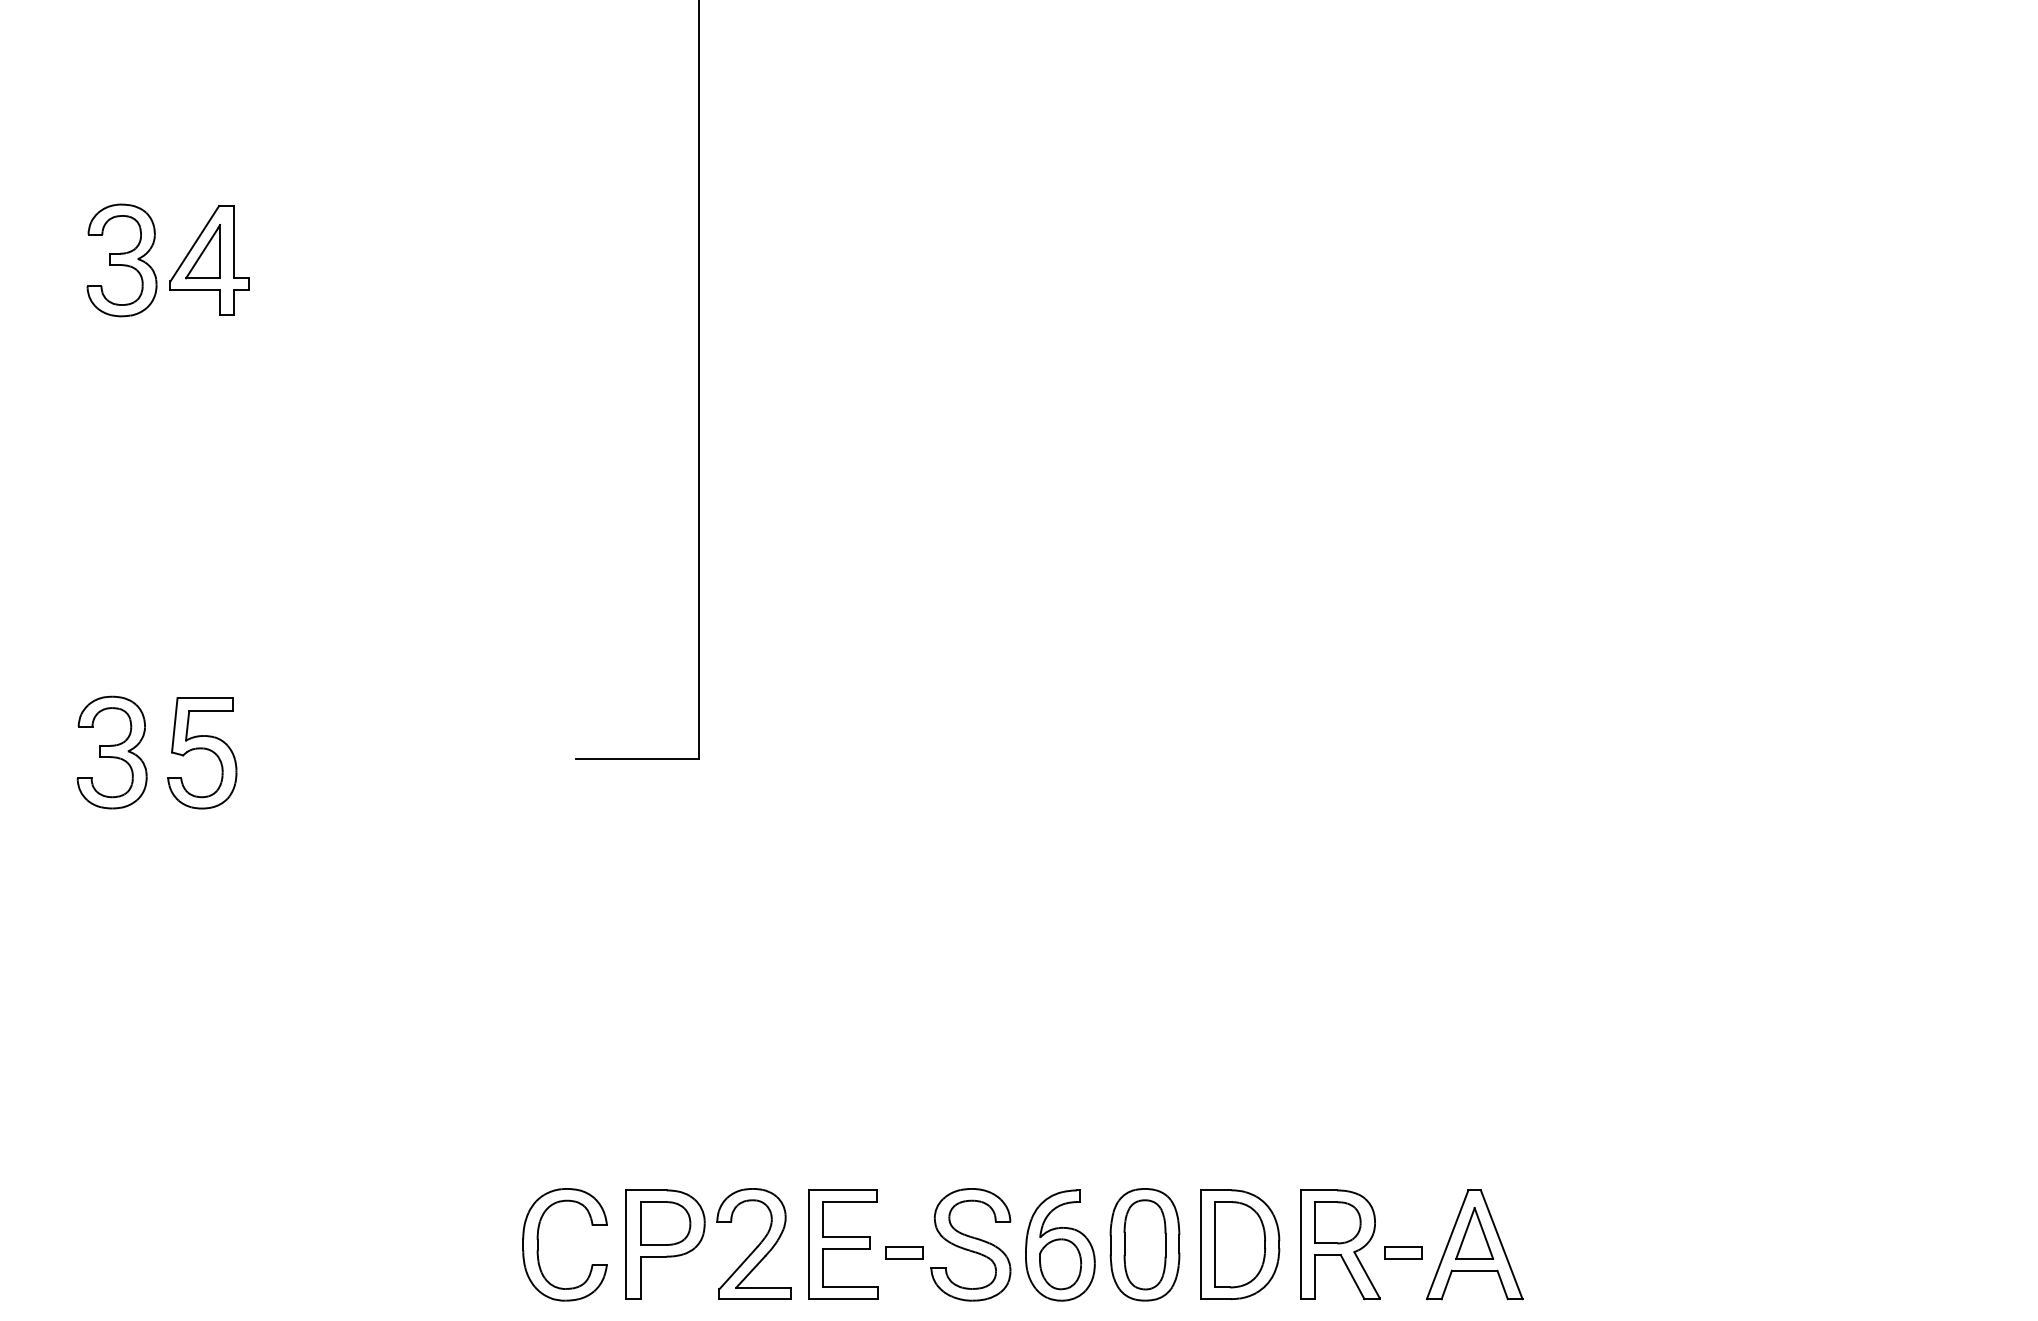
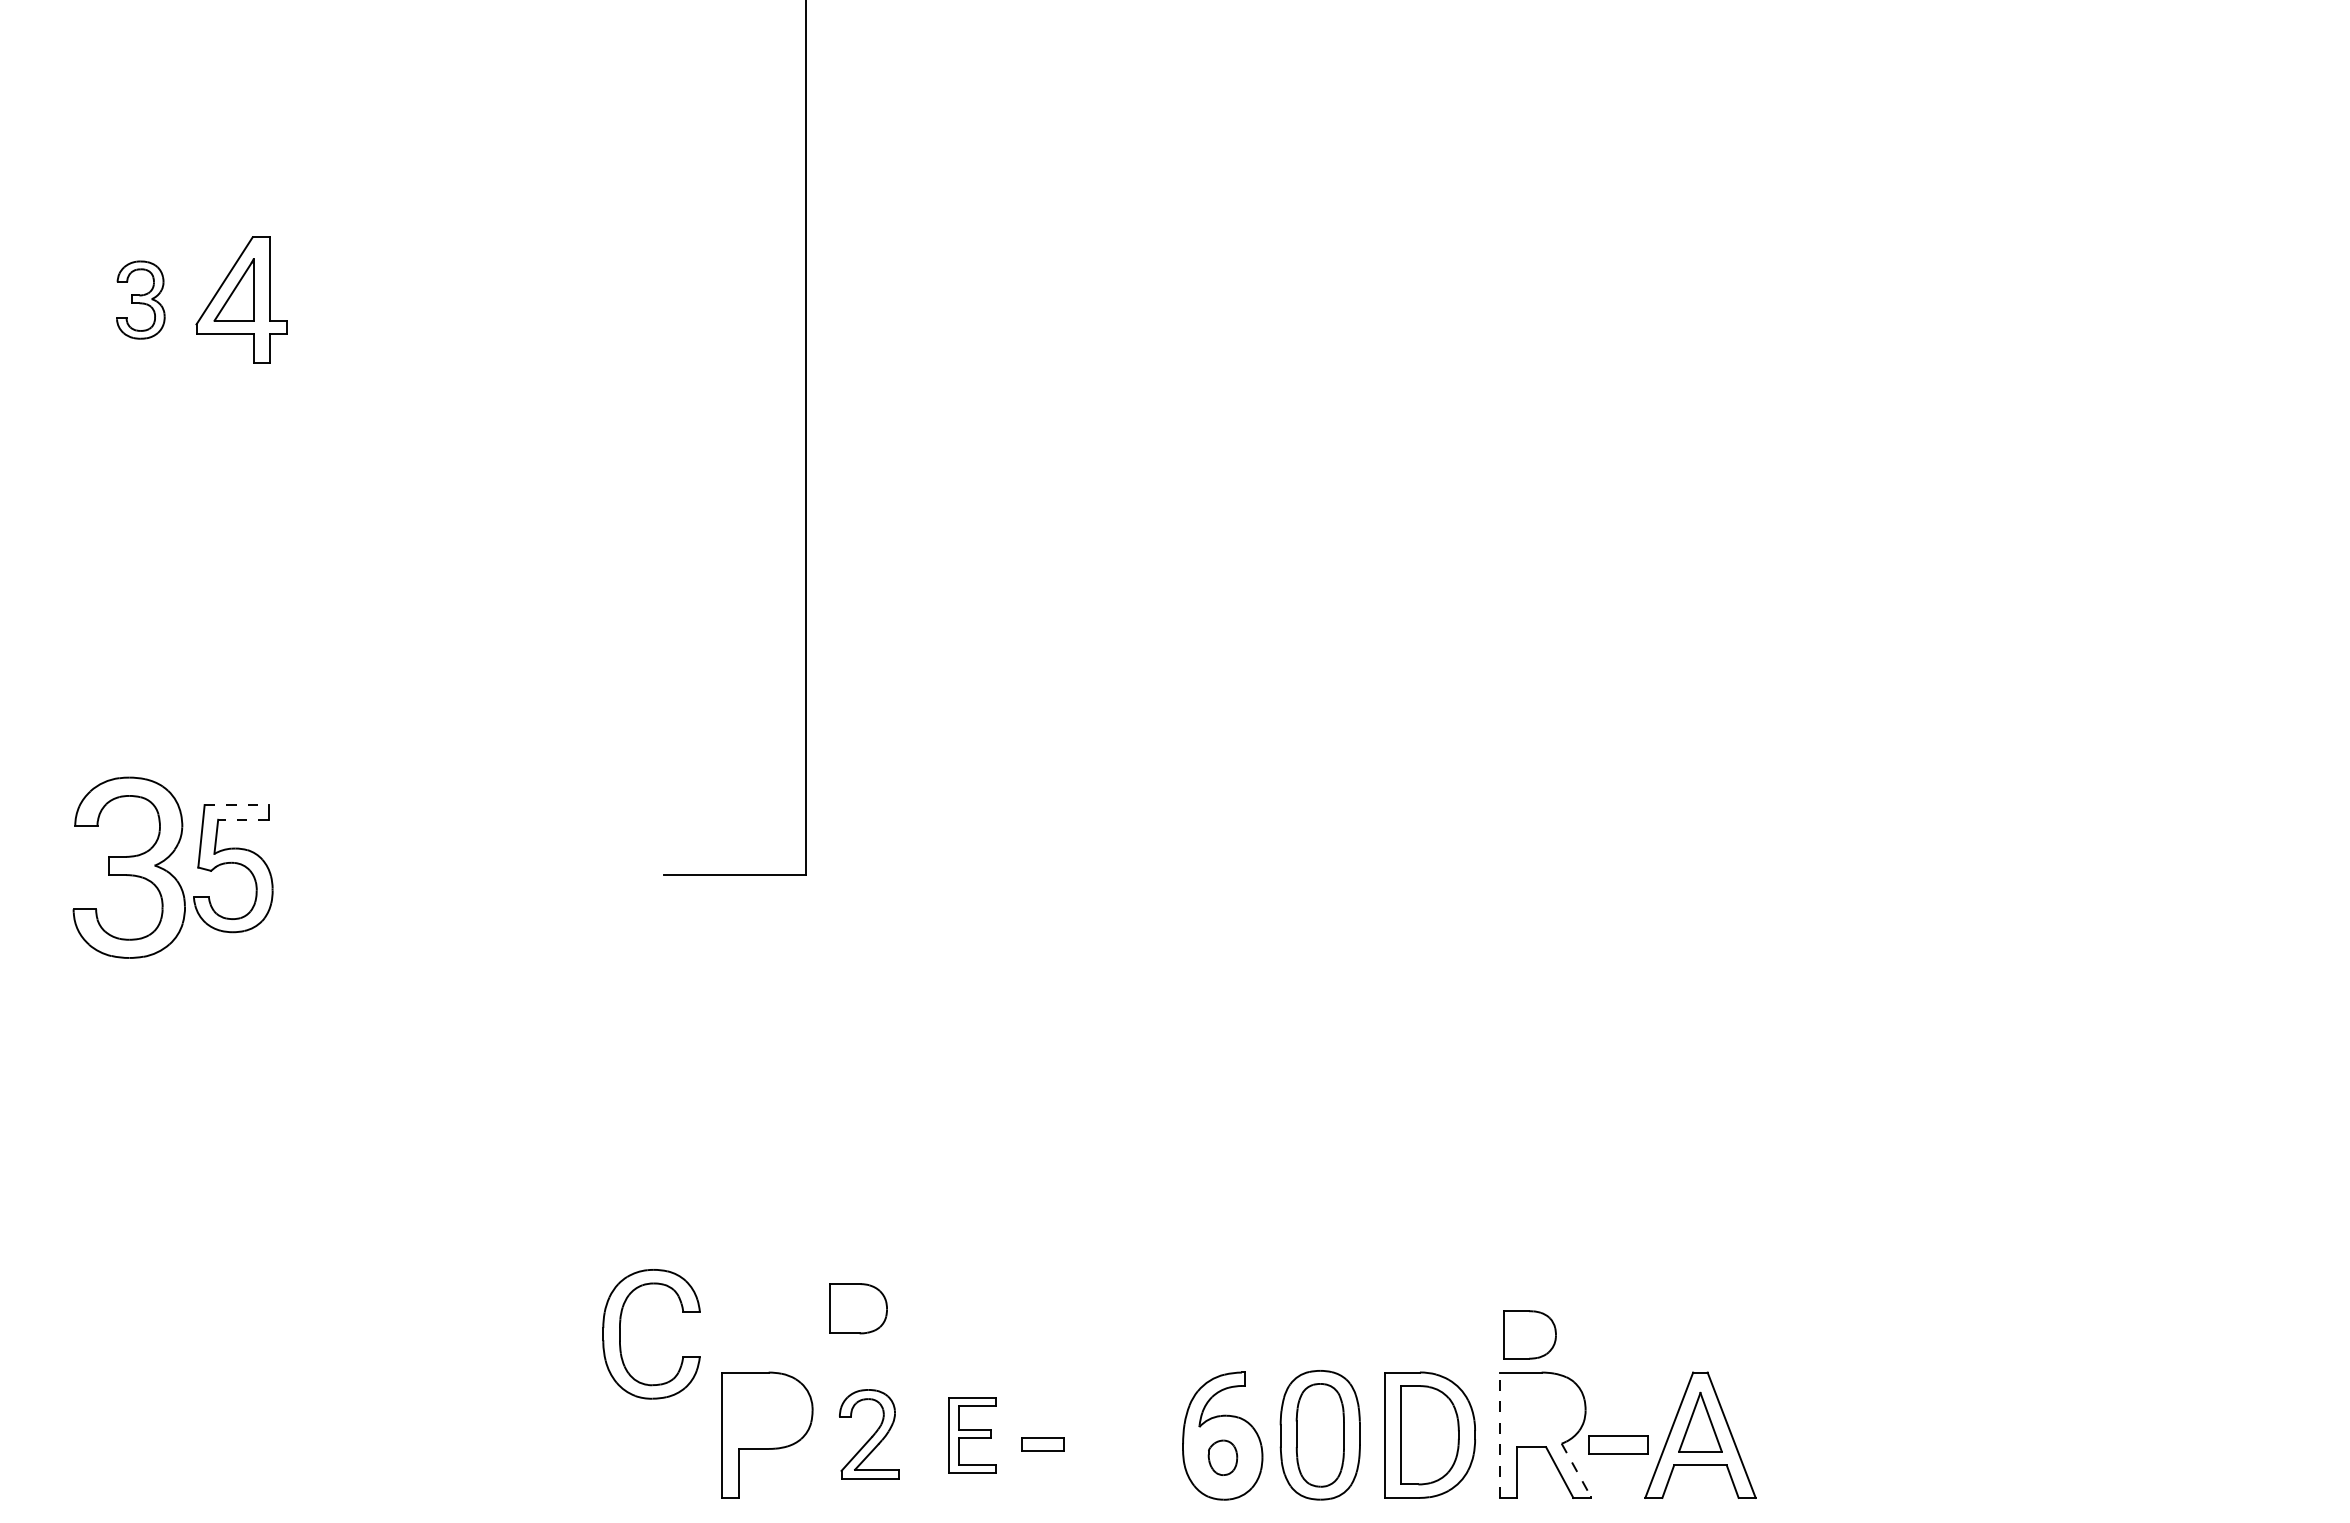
part: (121, 259) -> (140, 299), size x0.6
line: (206, 698) -> (237, 805), solid -> dashed
line: (211, 710) -> (243, 819), solid -> dashed
part: (112, 752) -> (129, 867), size x1.4
part: (1337, 1222) -> (1529, 1334), moved
part: (665, 1223) -> (858, 1308), moved
part: (538, 1244) -> (620, 1334), moved
part: (754, 1244) -> (869, 1434), size x0.7
part: (843, 1244) -> (972, 1435), size x0.6
part: (970, 1244) -> (1119, 1435), removed
line: (1301, 1244) -> (1500, 1435), solid -> dashed
part: (1402, 1252) -> (1617, 1444), size x1.4
part: (1060, 1264) -> (1222, 1457), size x0.6
line: (1367, 1275) -> (1576, 1470), solid -> dashed

